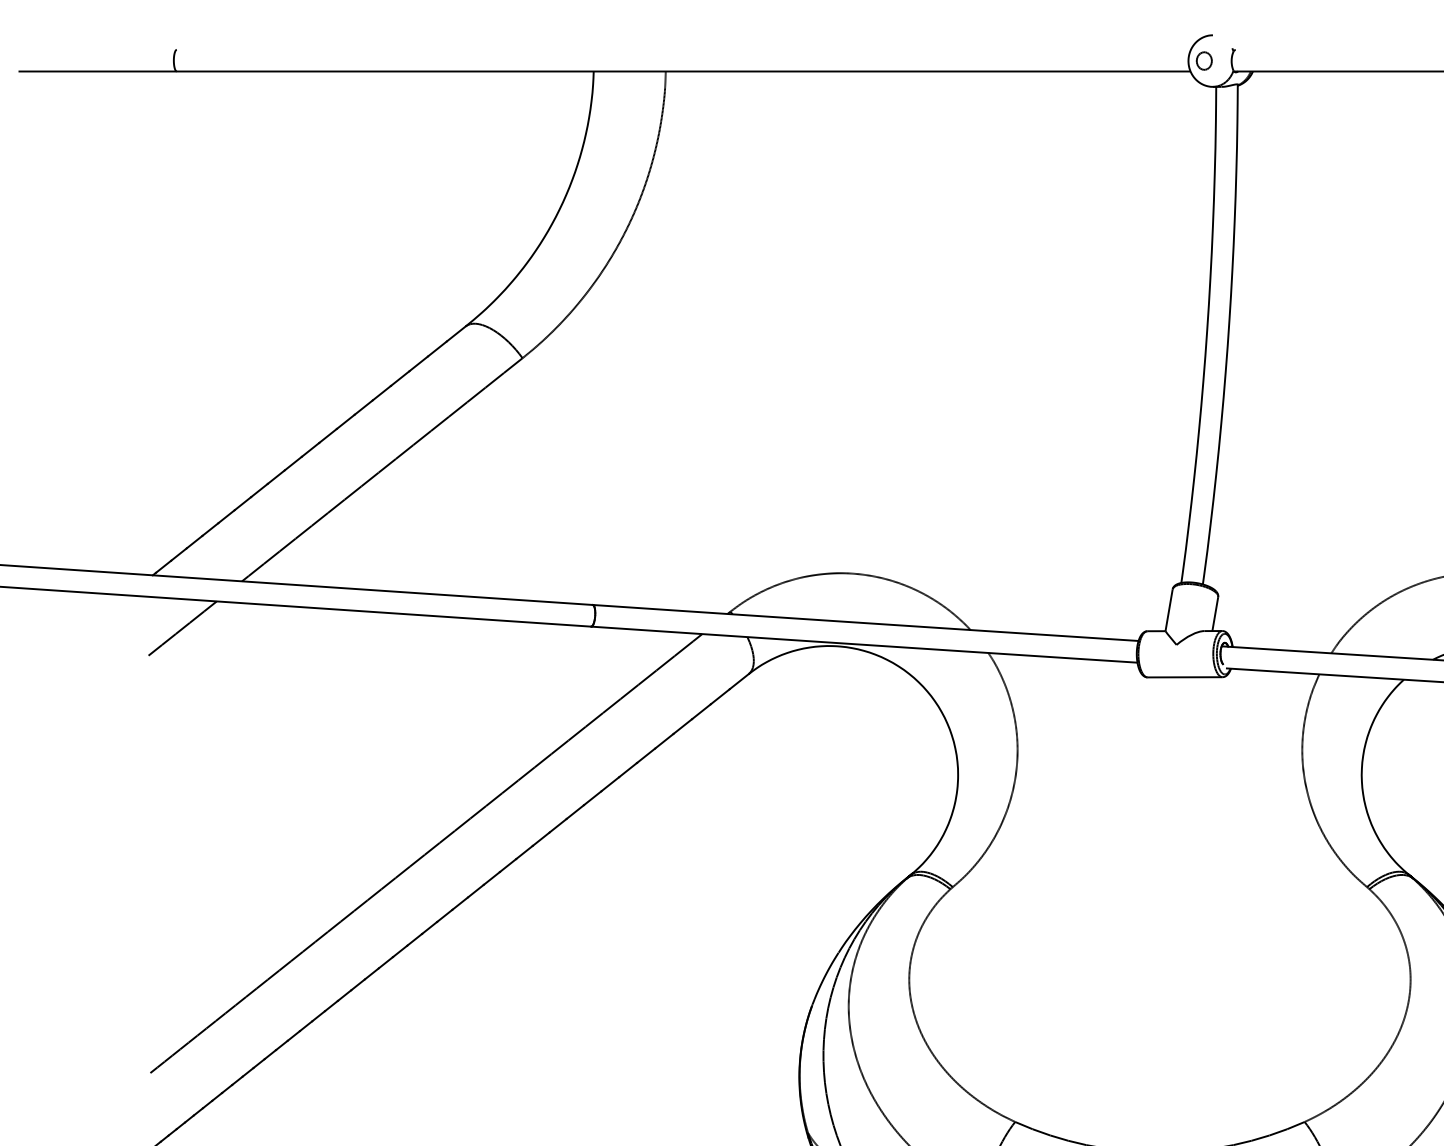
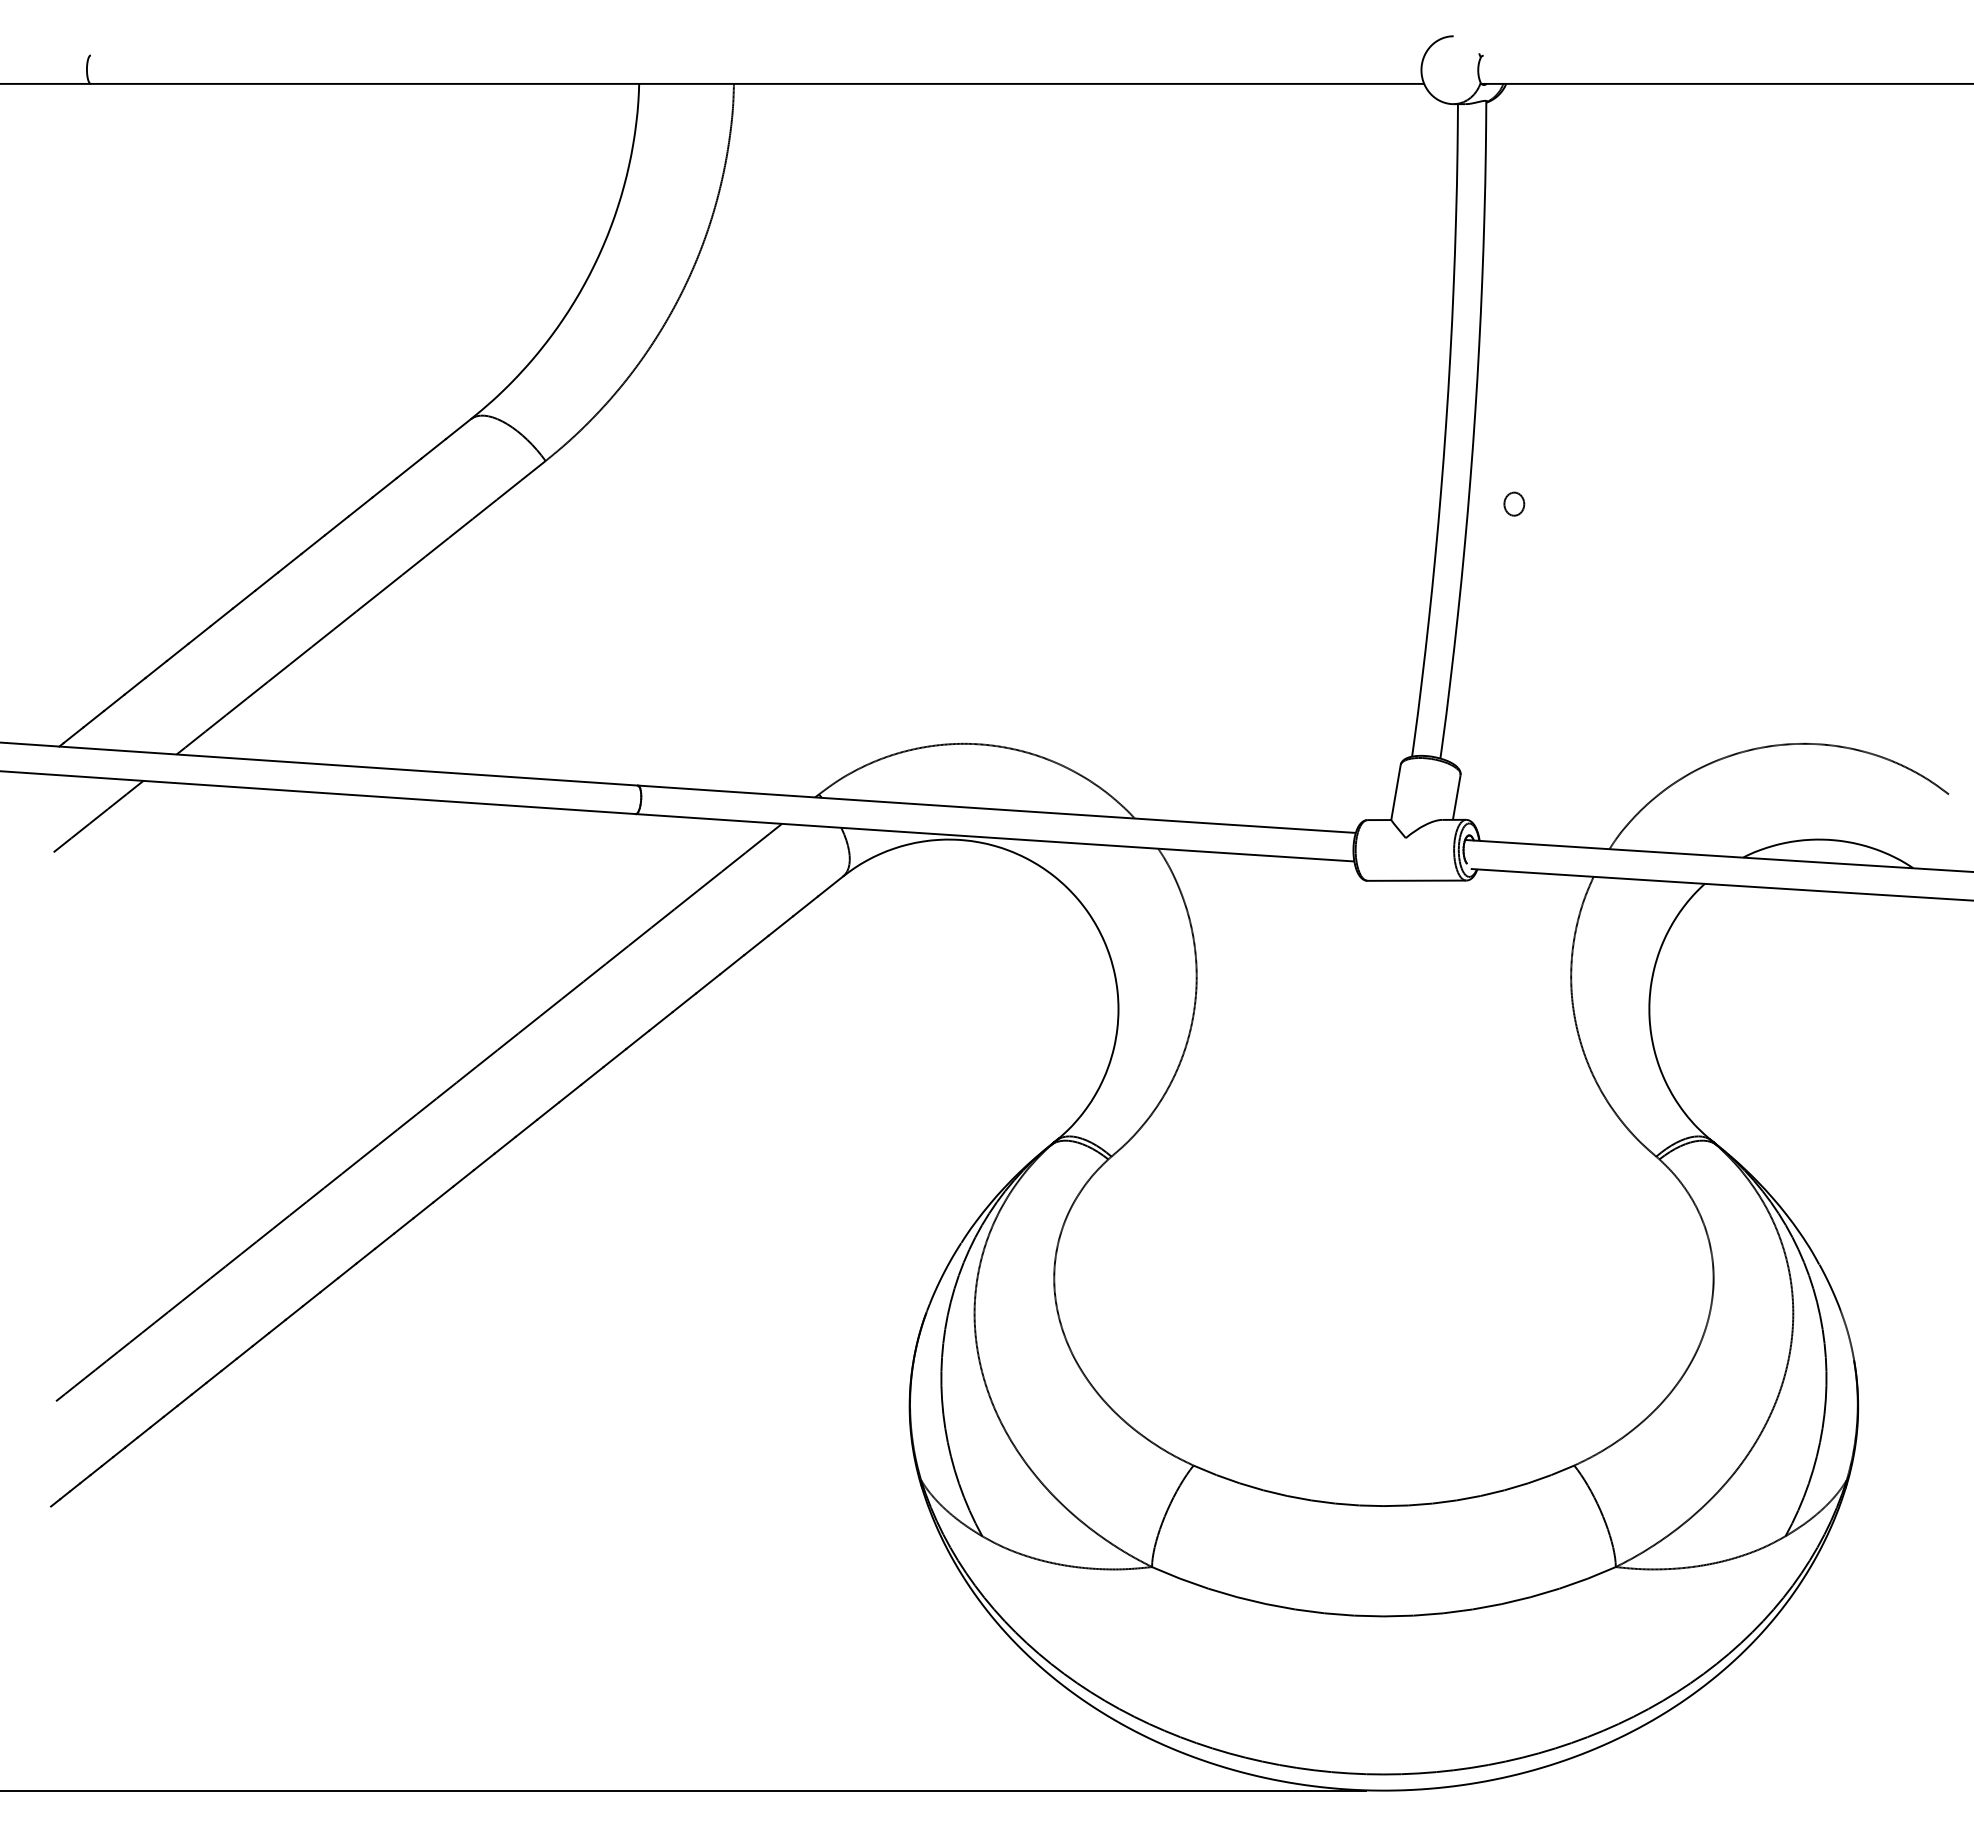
part: (1204, 60) -> (1514, 503), moved

